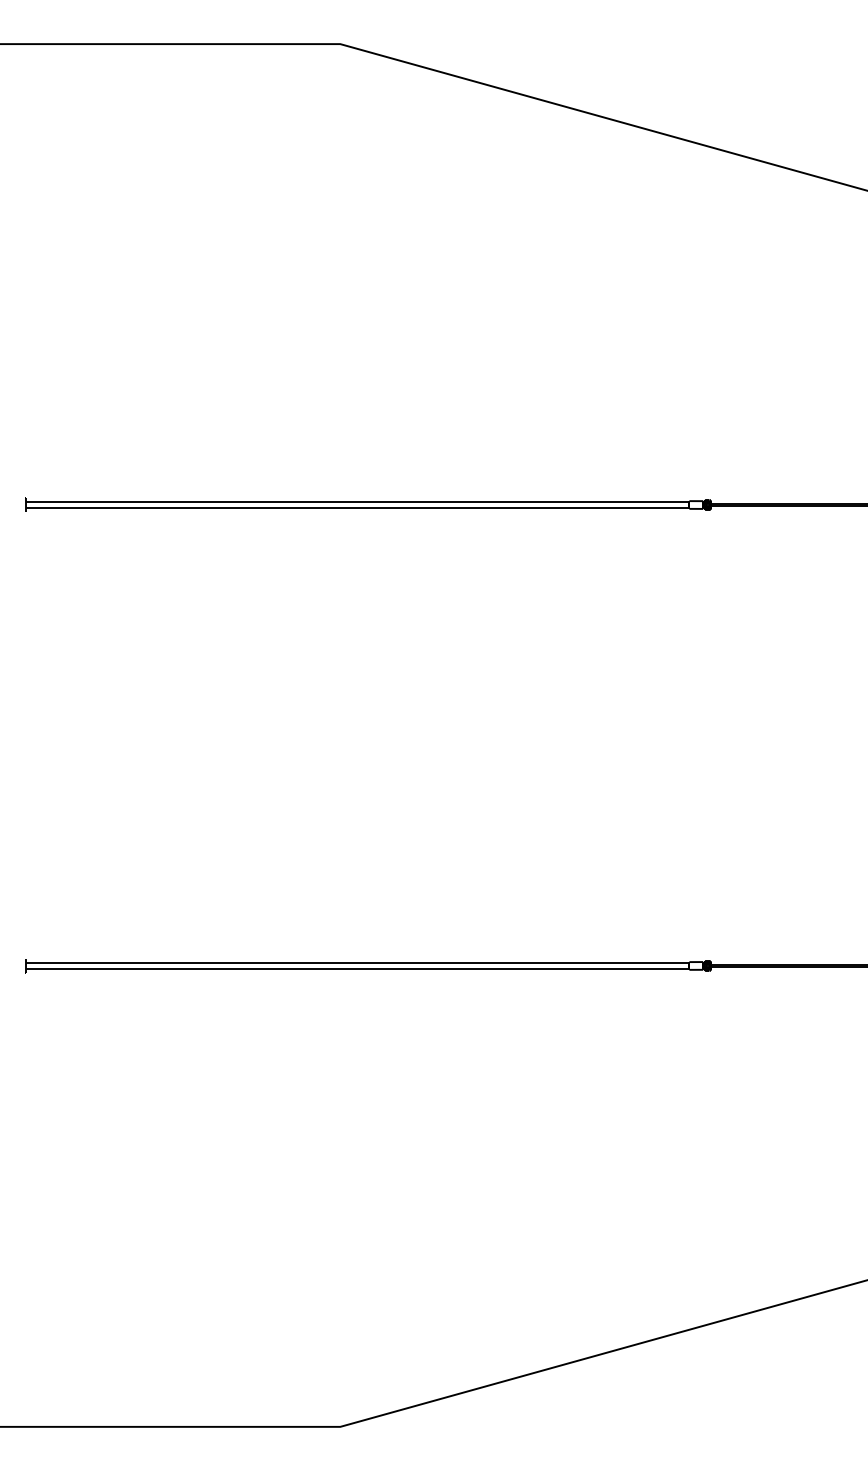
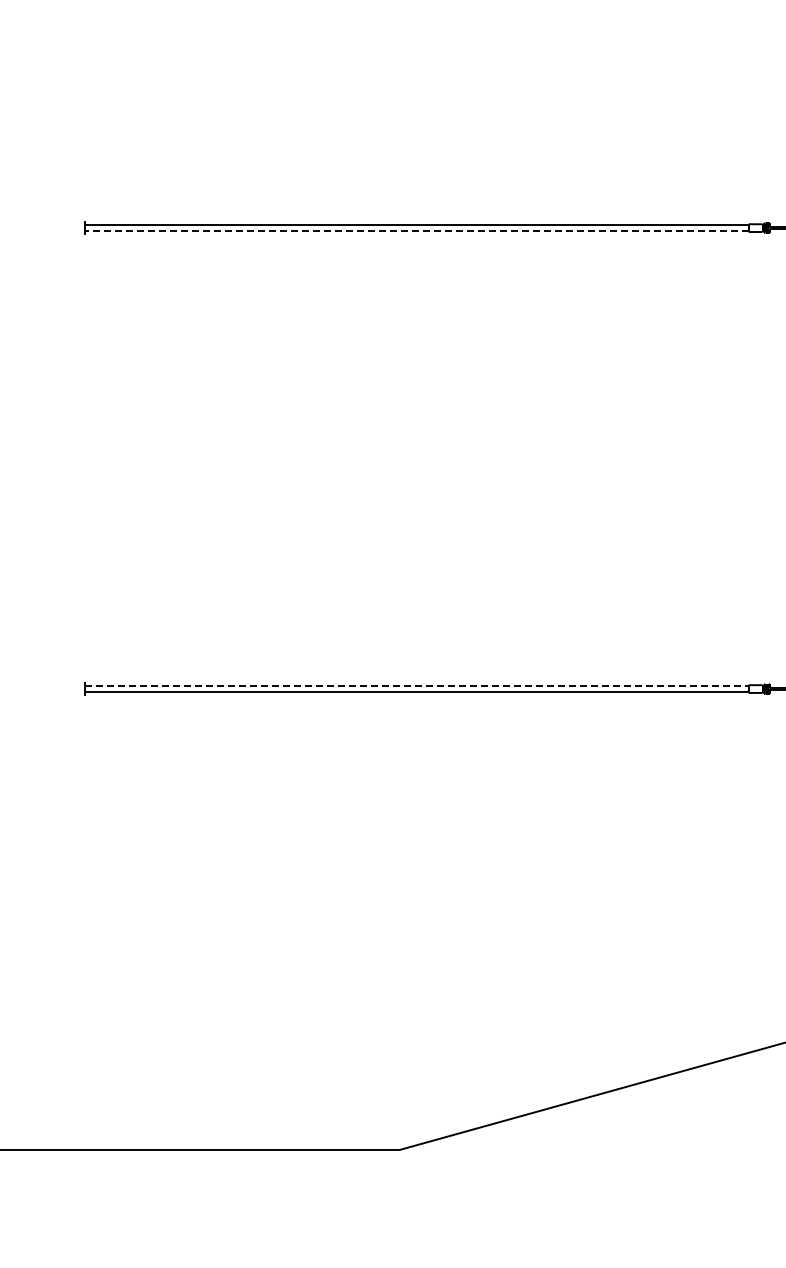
line: (357, 508) -> (416, 231), solid -> dashed
line: (357, 962) -> (416, 685), solid -> dashed

